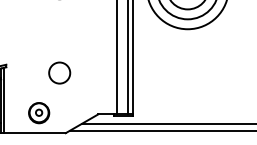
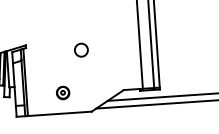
circle: (59, 72) -> (81, 49), size x0.6
part: (39, 113) -> (63, 93), size x0.6

